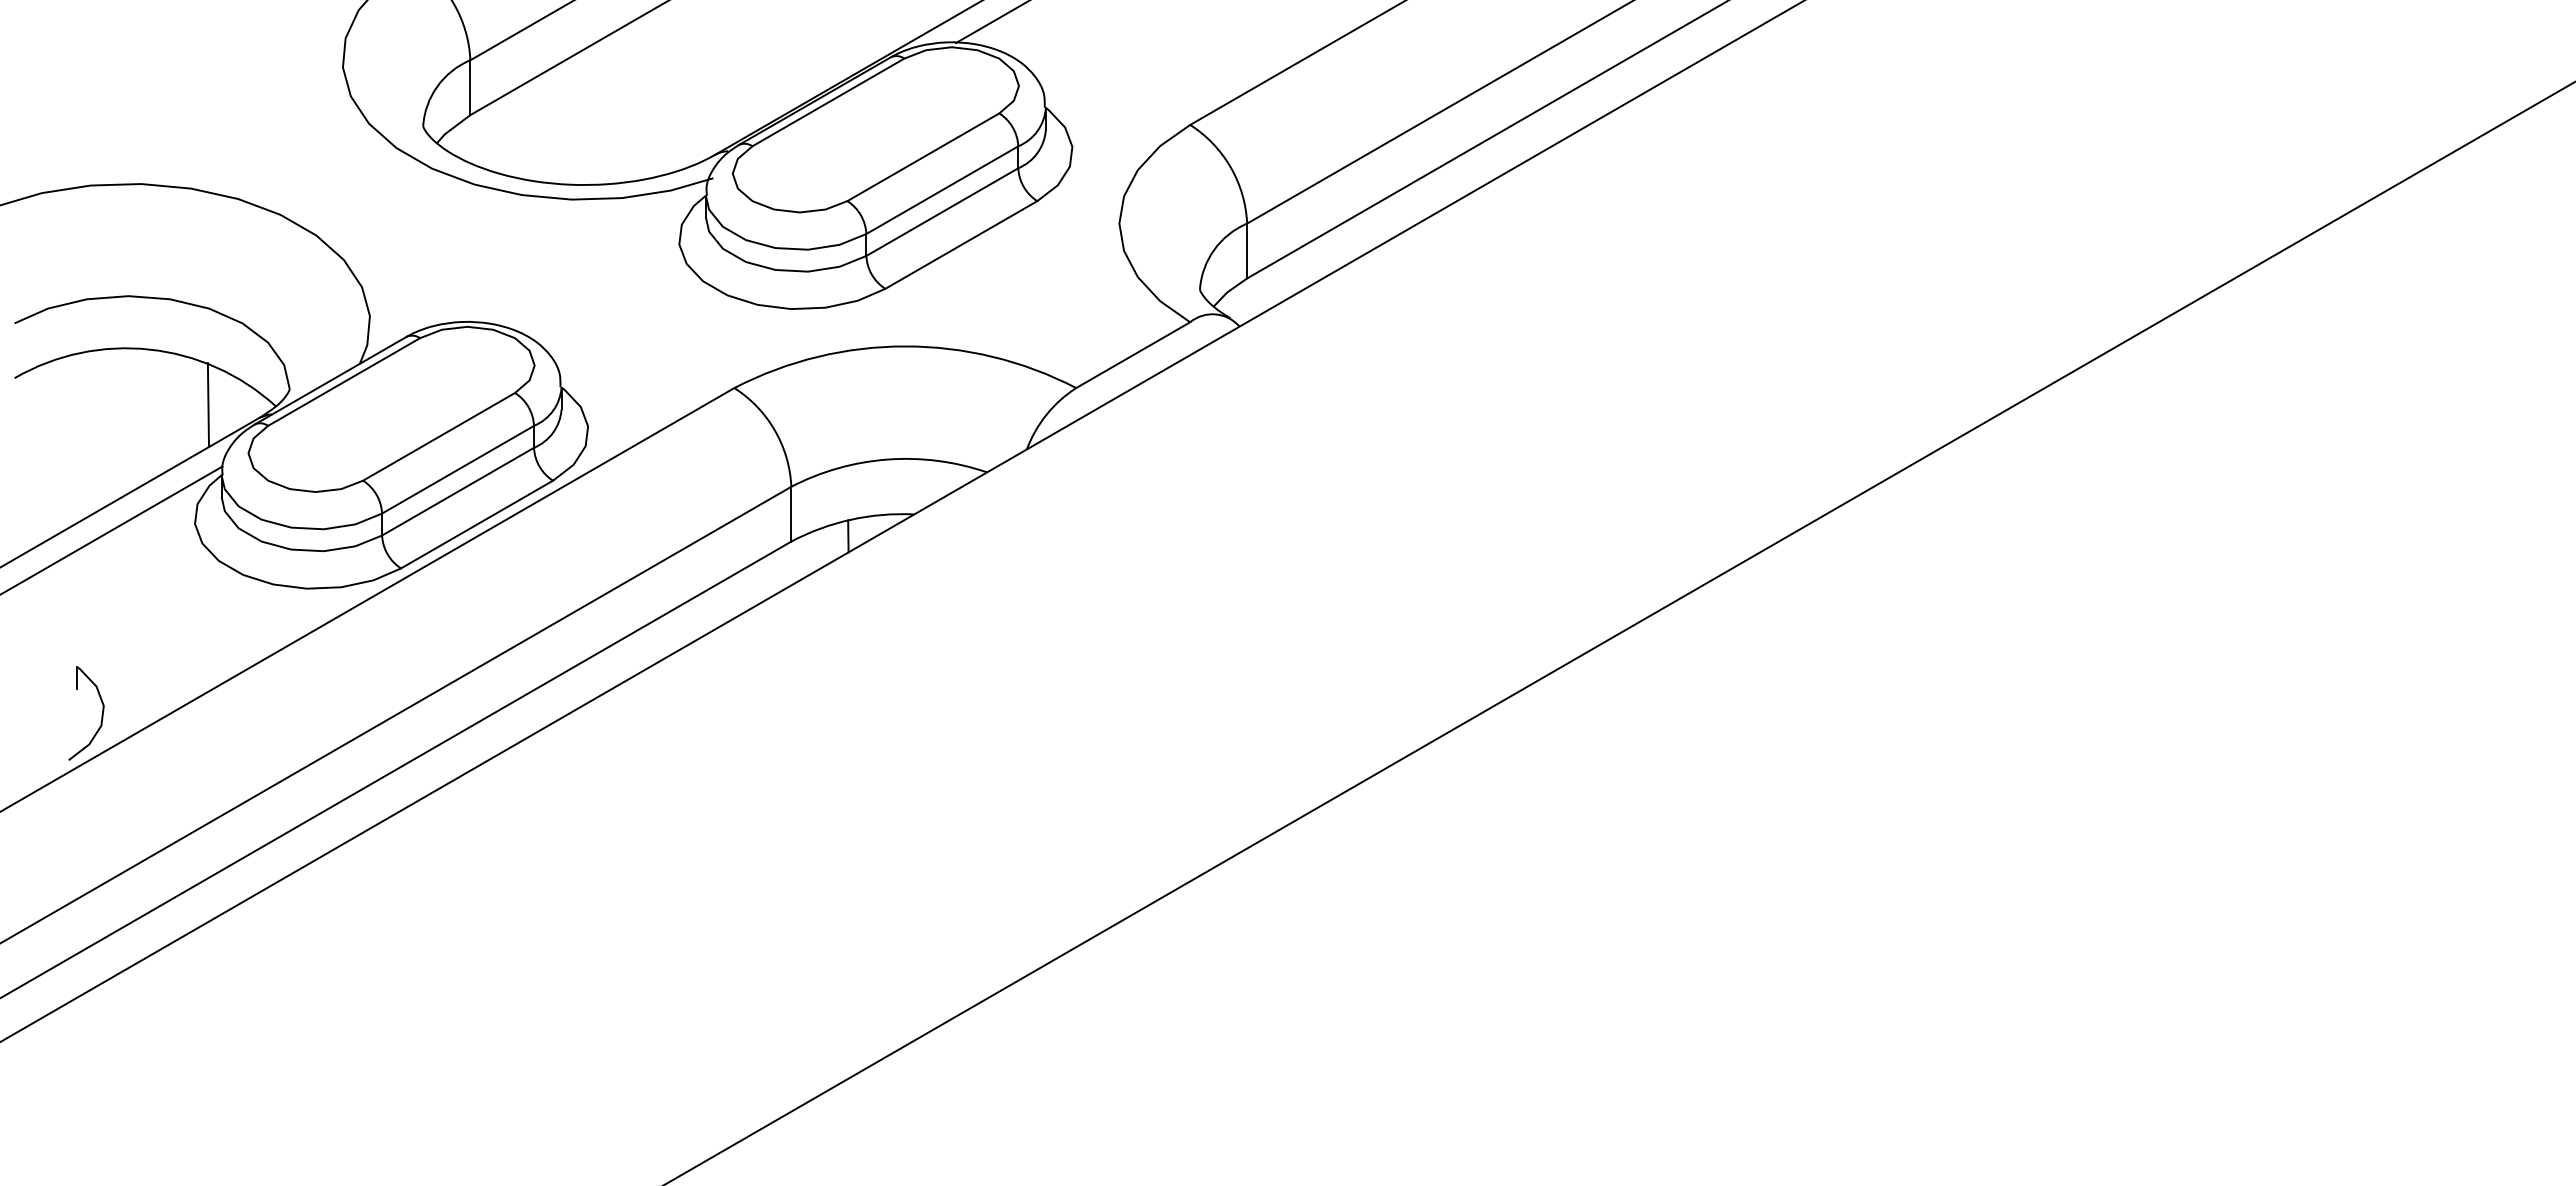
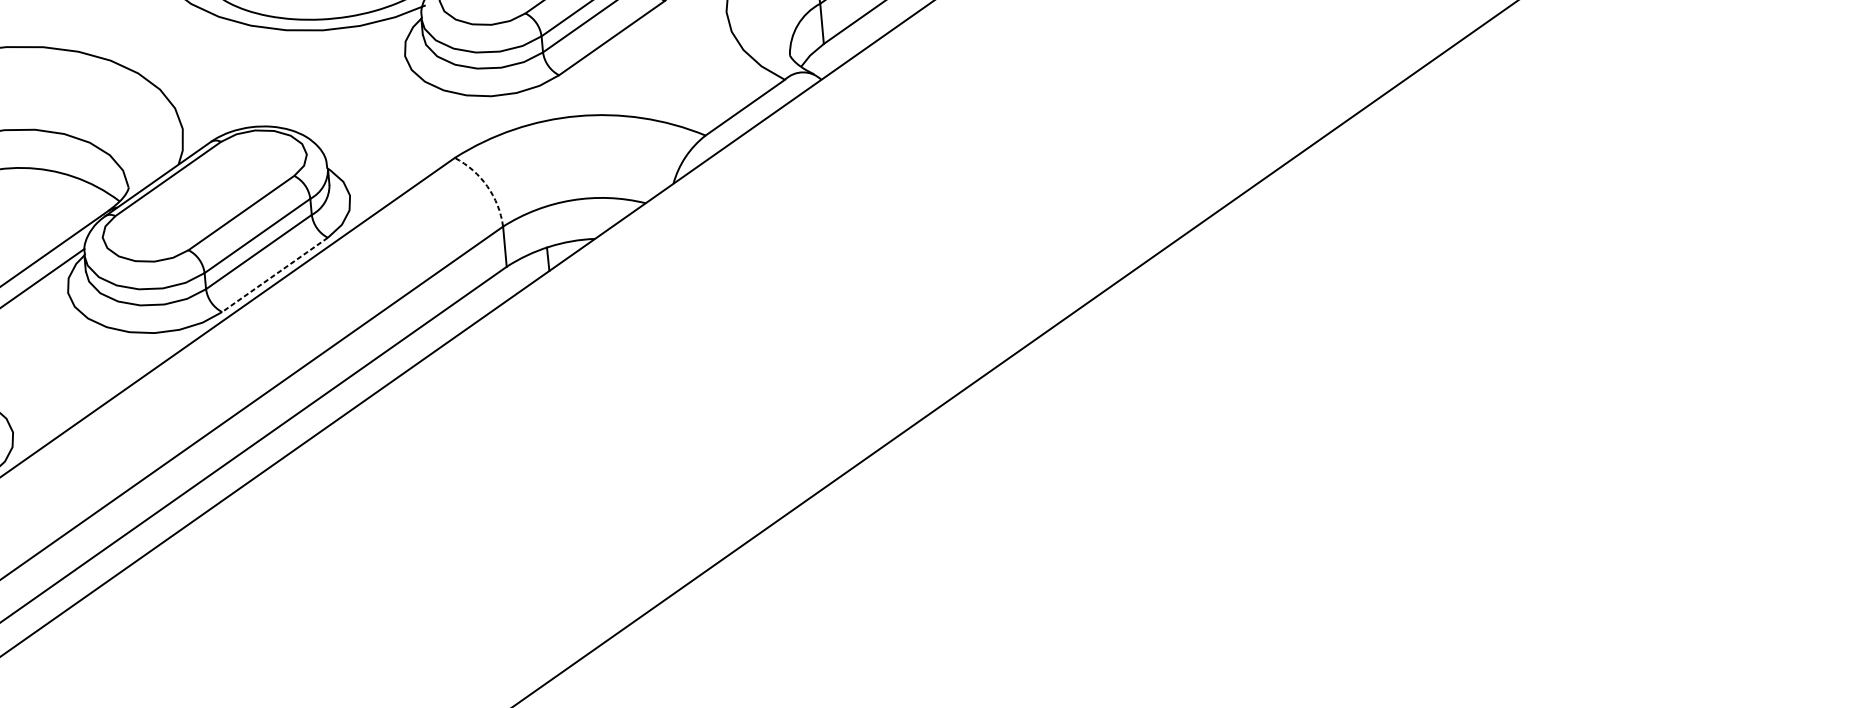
line: (208, 405) -> (70, 205), removed
arc: (774, 430) -> (487, 186), solid -> dashed
line: (477, 524) -> (275, 274), solid -> dashed

